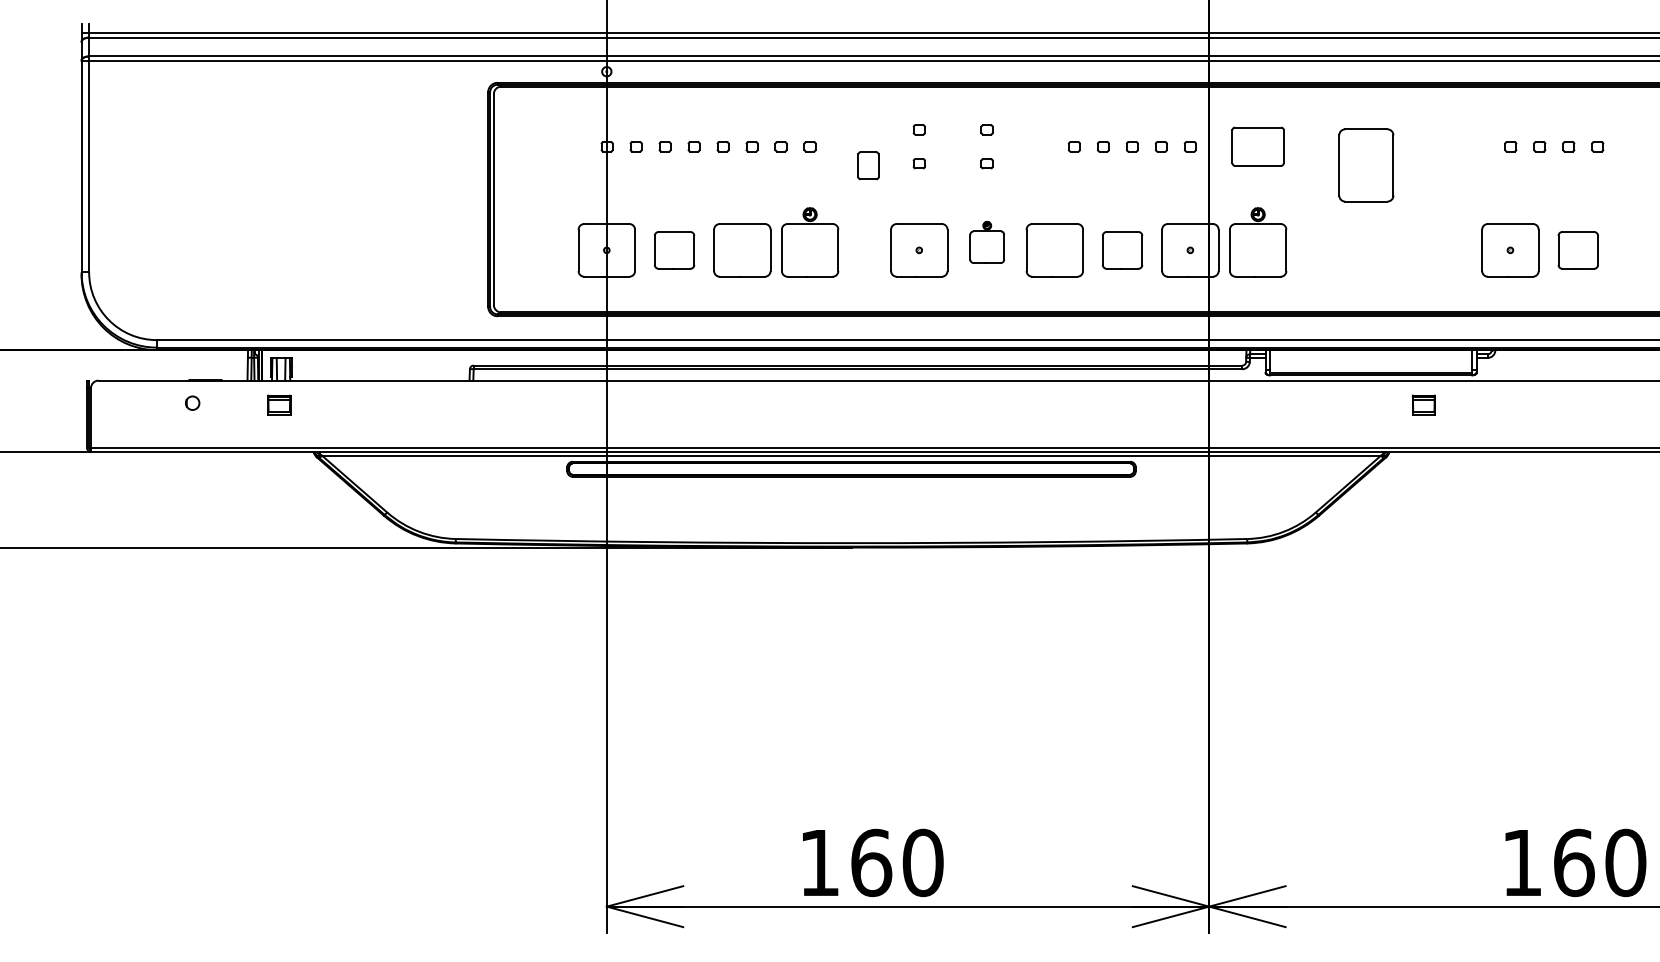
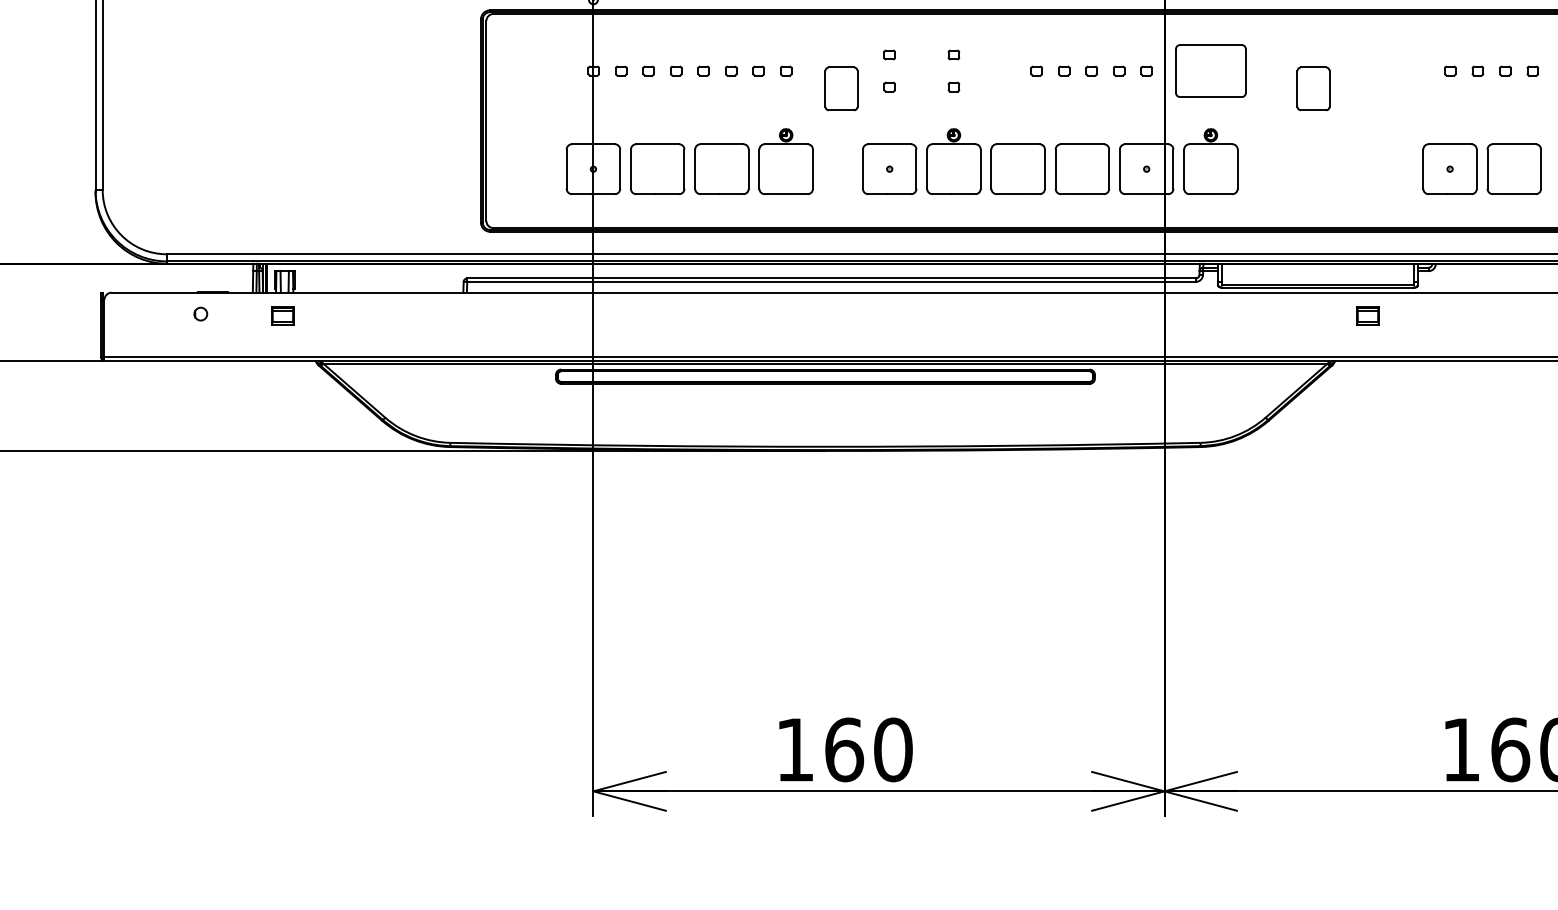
part: (1257, 146) -> (1210, 70), size x1.43
part: (868, 165) -> (841, 88), size x1.67
part: (1366, 165) -> (1313, 88), size x0.62
part: (987, 242) -> (954, 161), size x1.67
part: (674, 250) -> (657, 169), size x1.43
part: (1122, 250) -> (1082, 169), size x1.43
part: (1578, 250) -> (1514, 169), size x1.43

